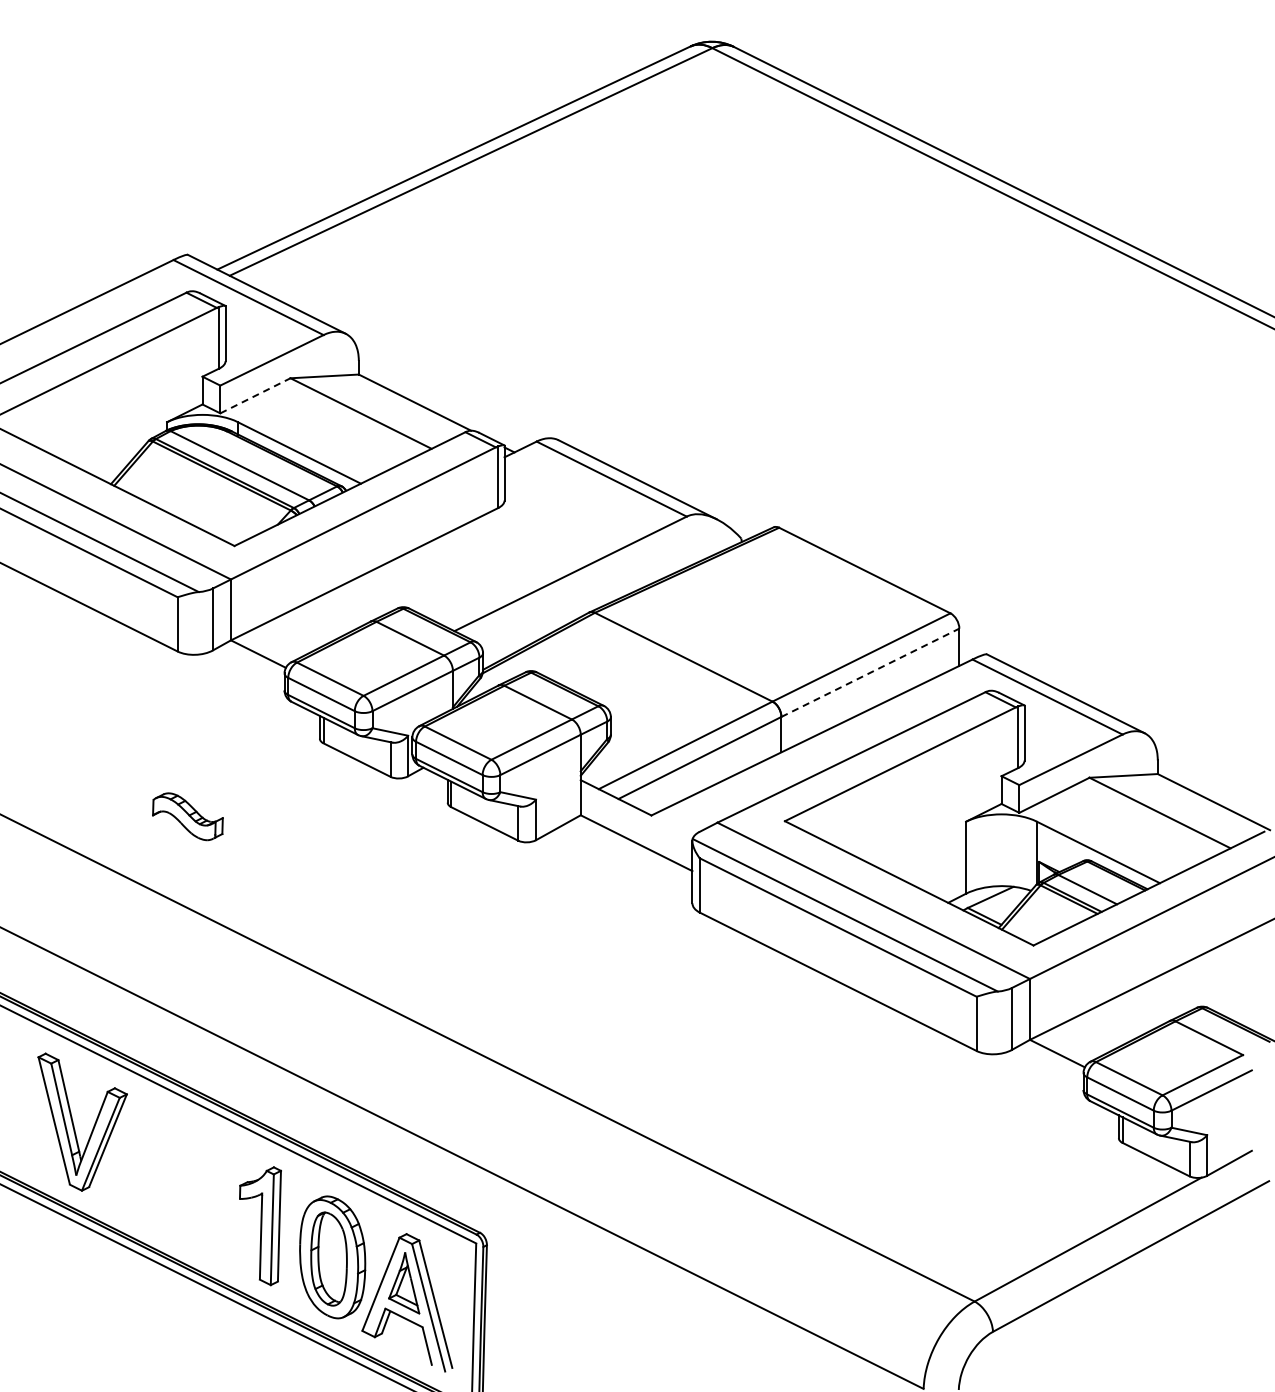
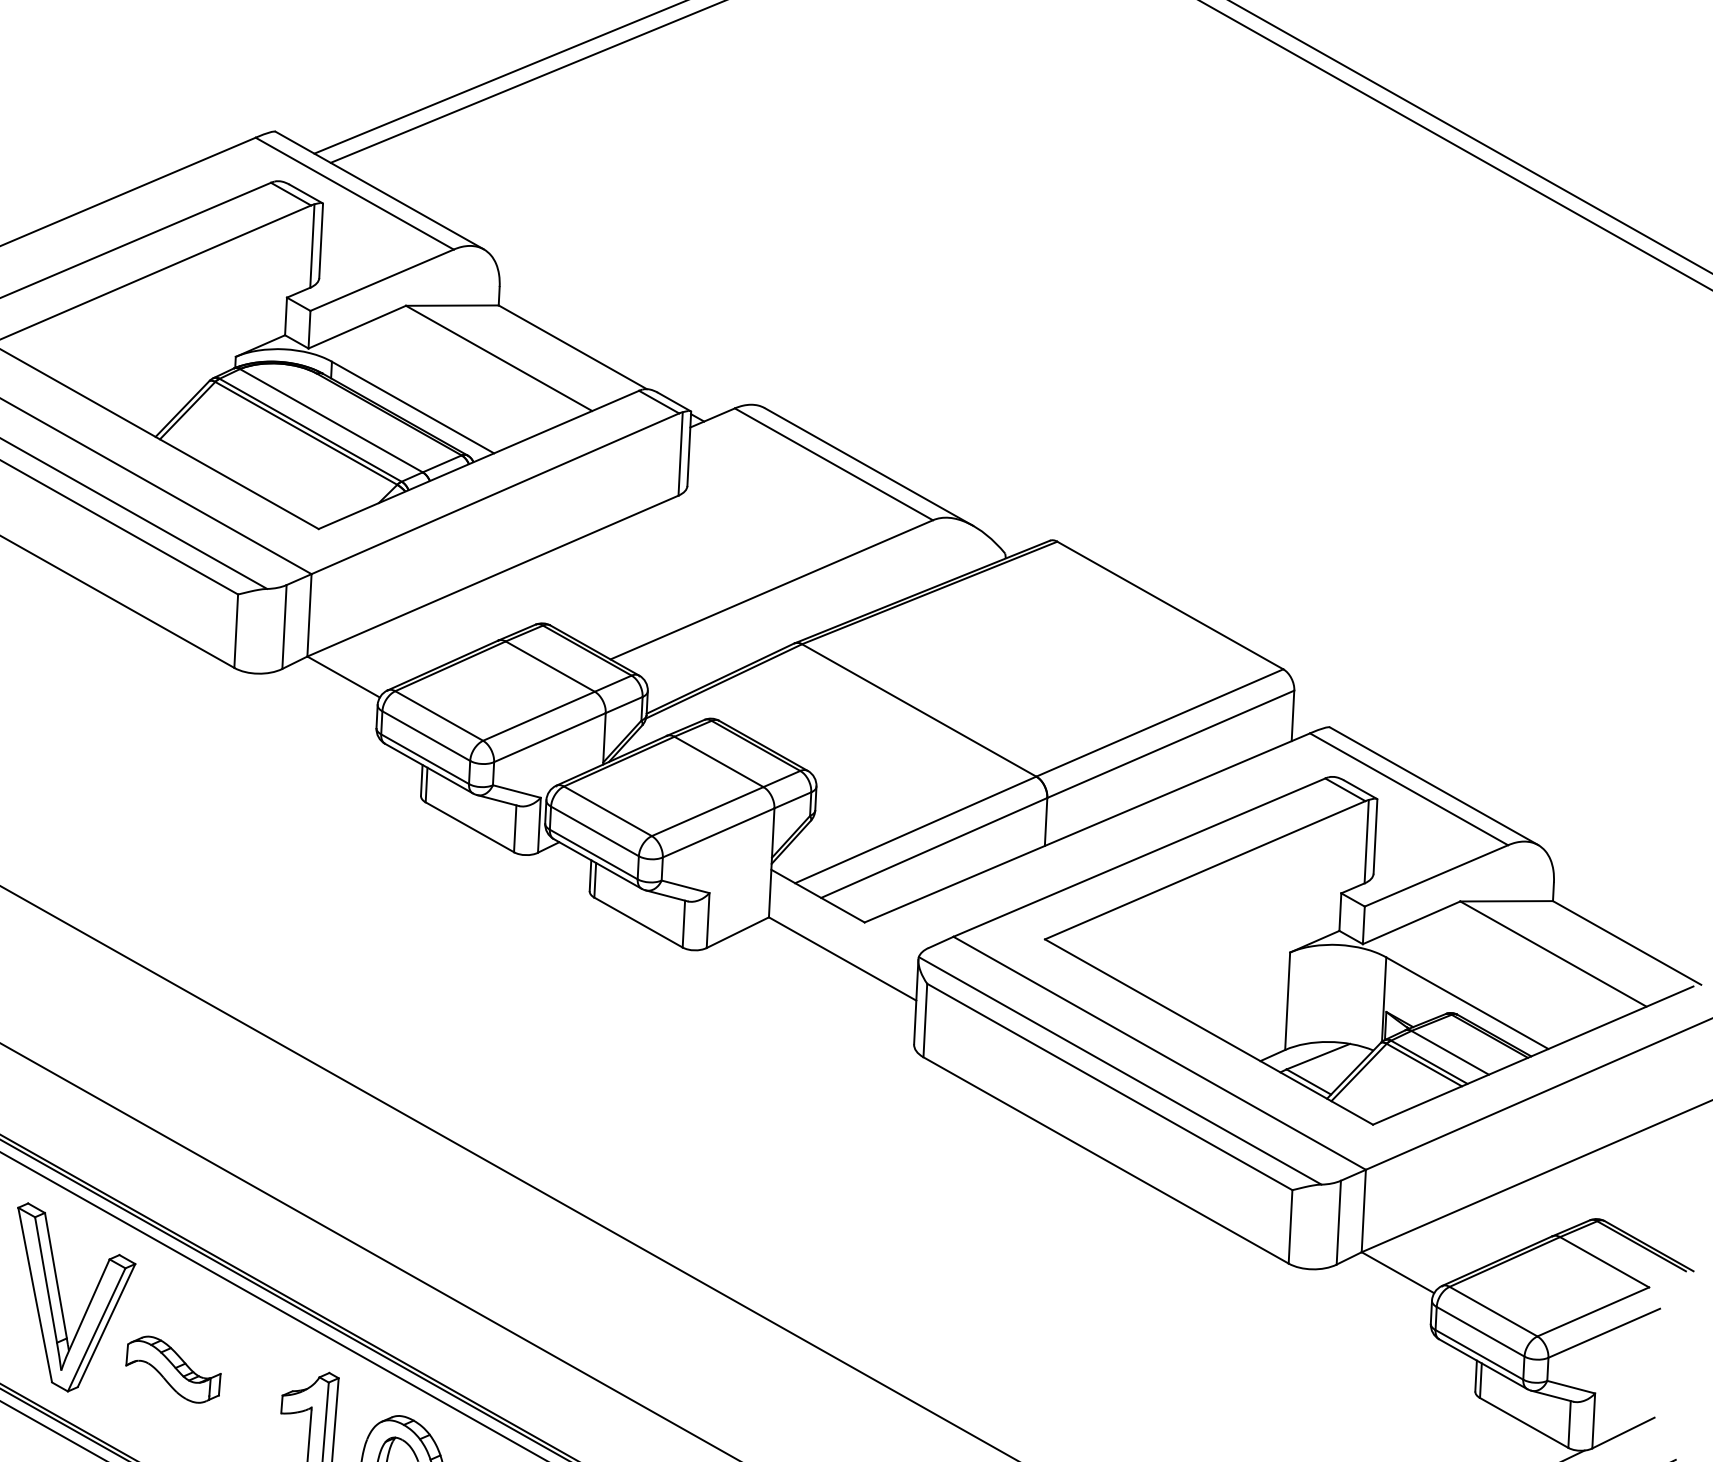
line: (255, 395) -> (357, 326), dashed -> solid
line: (870, 672) -> (1171, 743), dashed -> solid
part: (187, 816) -> (172, 1369), moved

